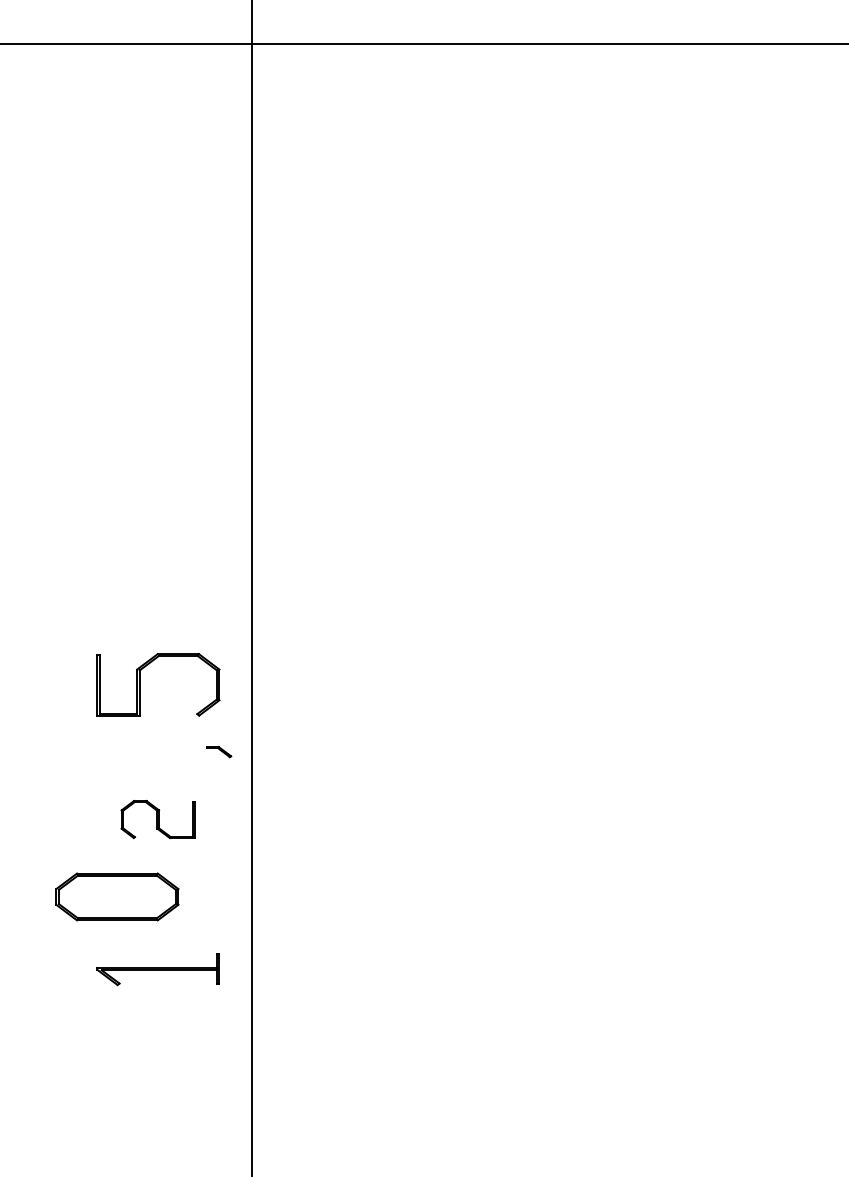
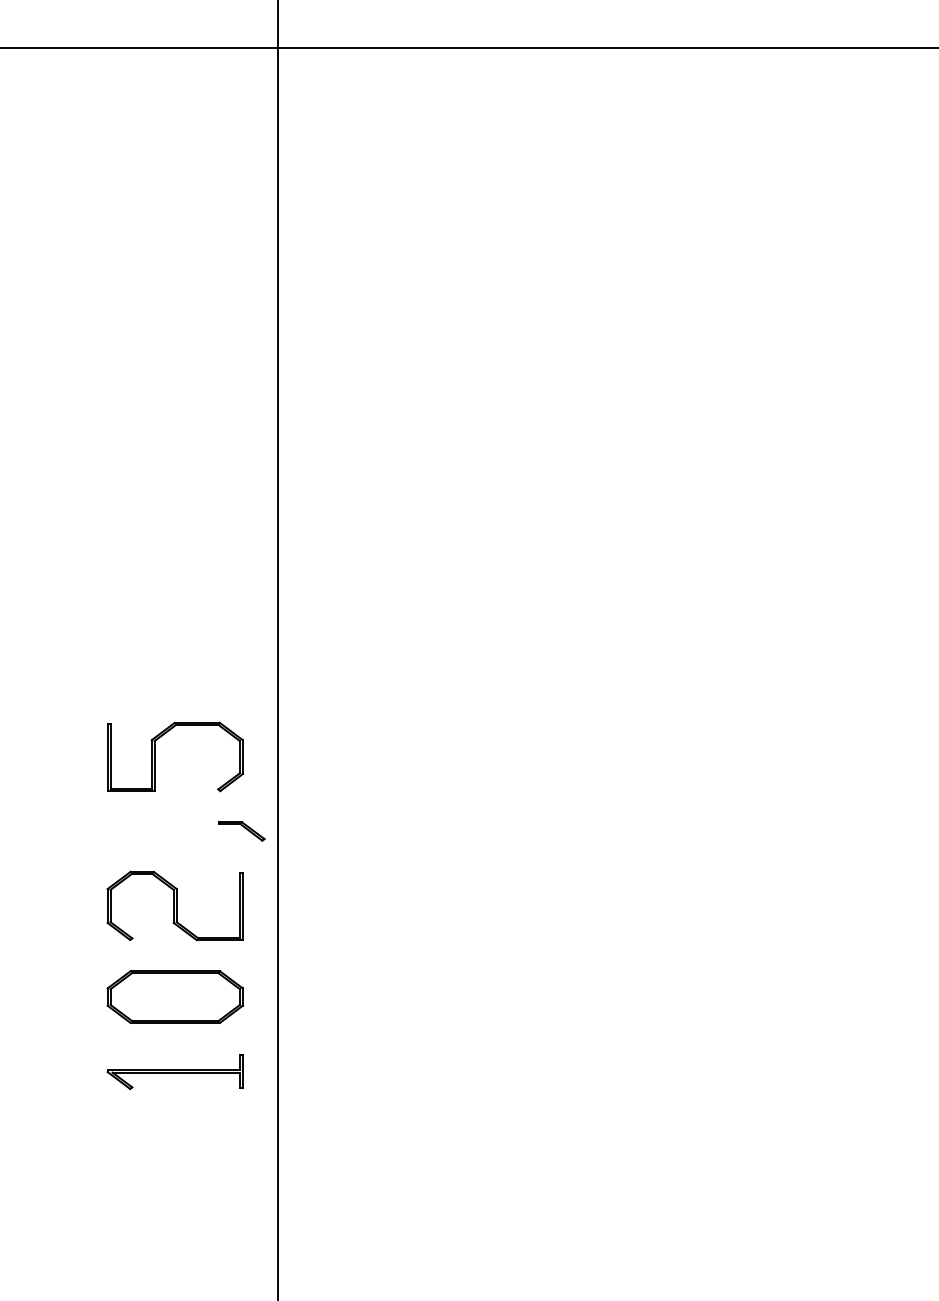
part: (218, 751) -> (241, 830), size x1.67
part: (157, 819) -> (174, 905), size x1.67
part: (117, 896) -> (175, 996), moved

